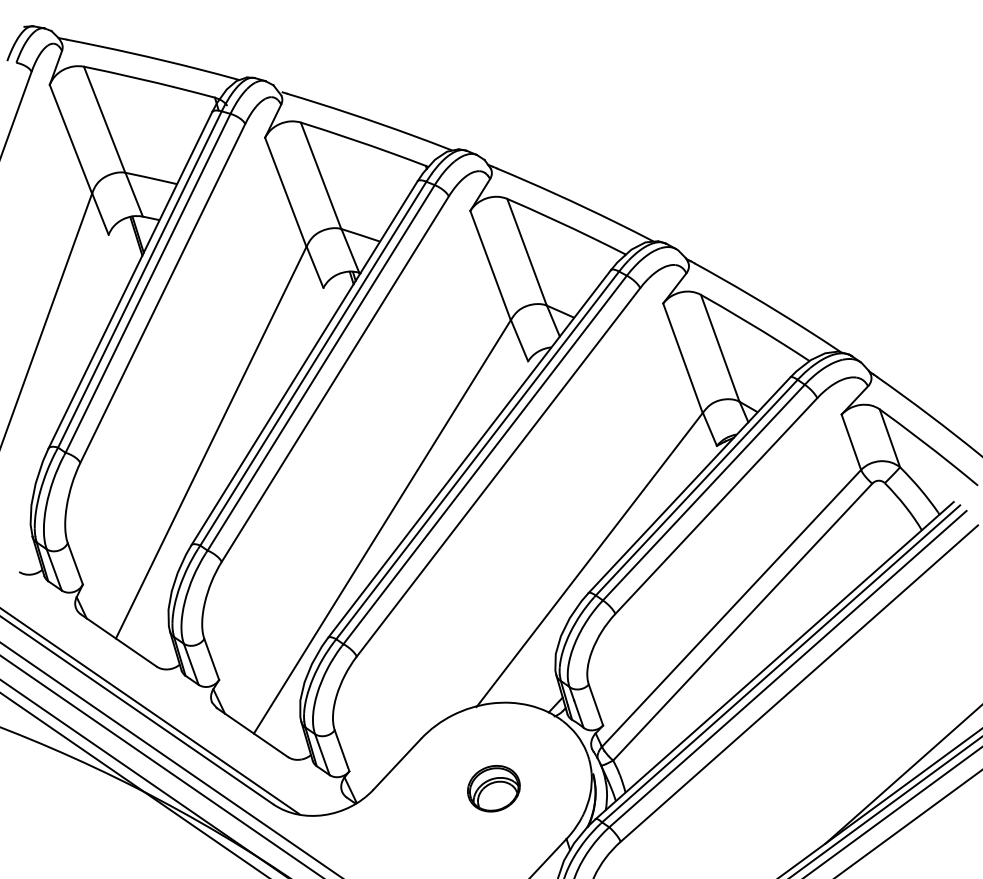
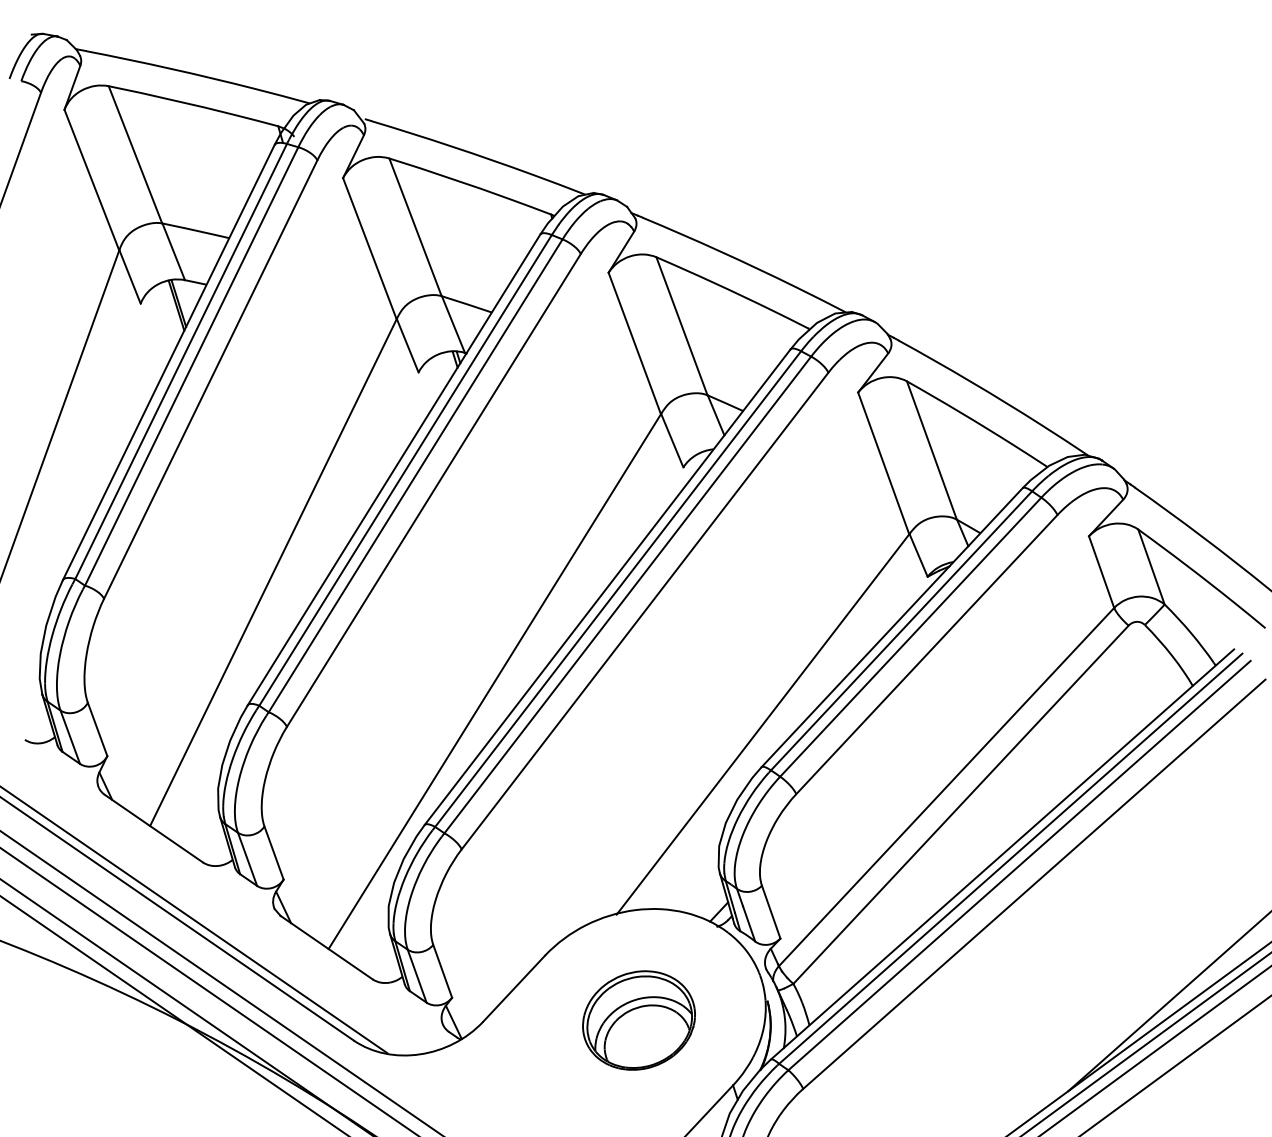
part: (493, 788) -> (638, 1020), size x1.67

